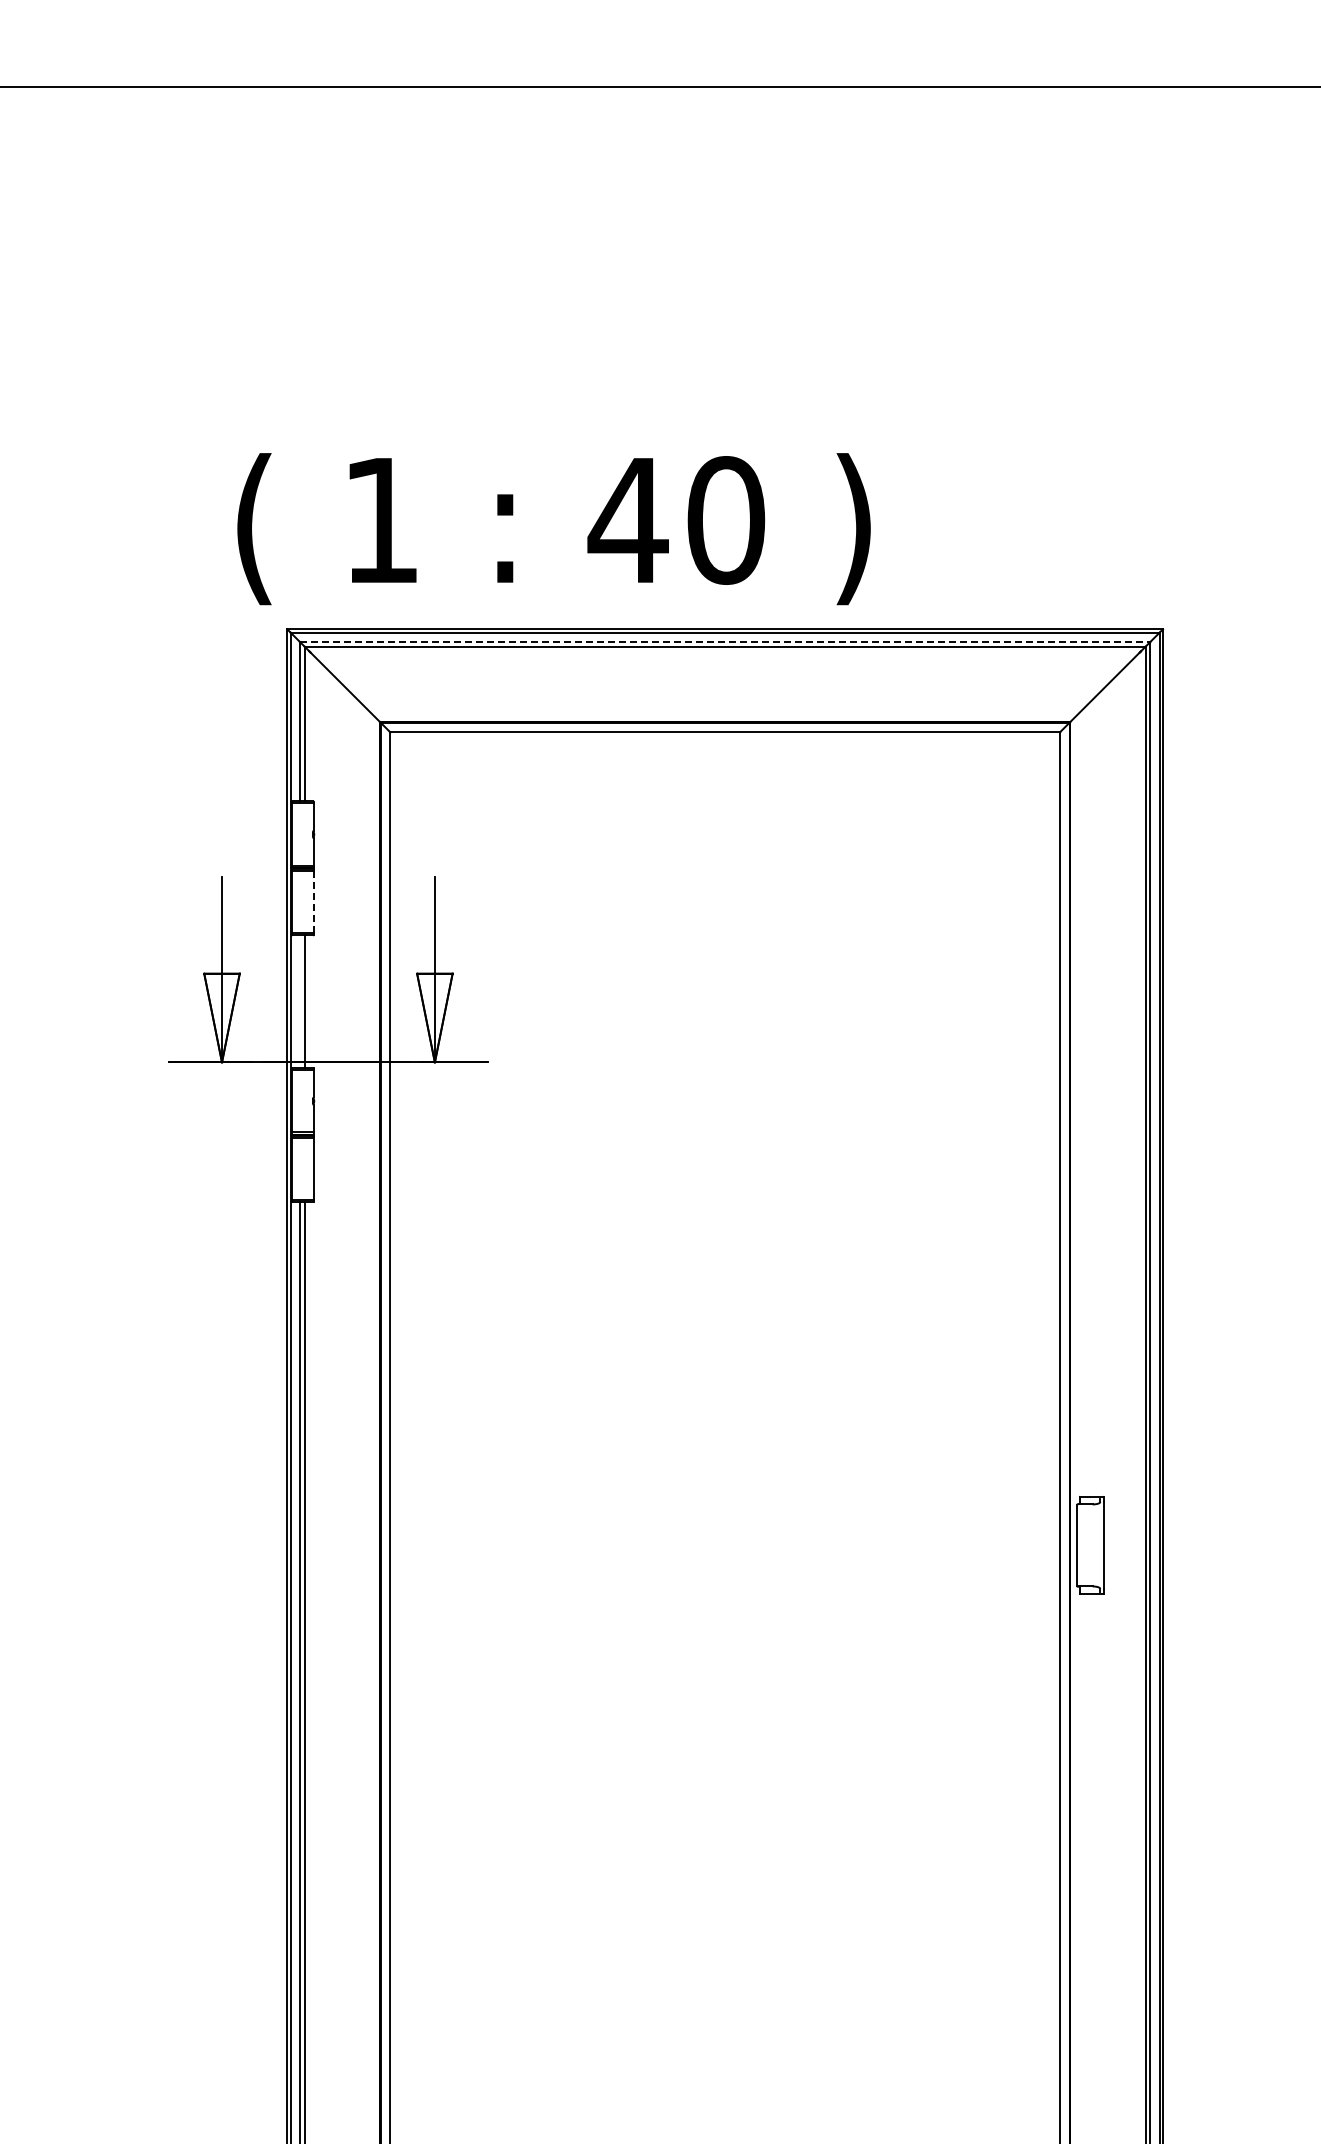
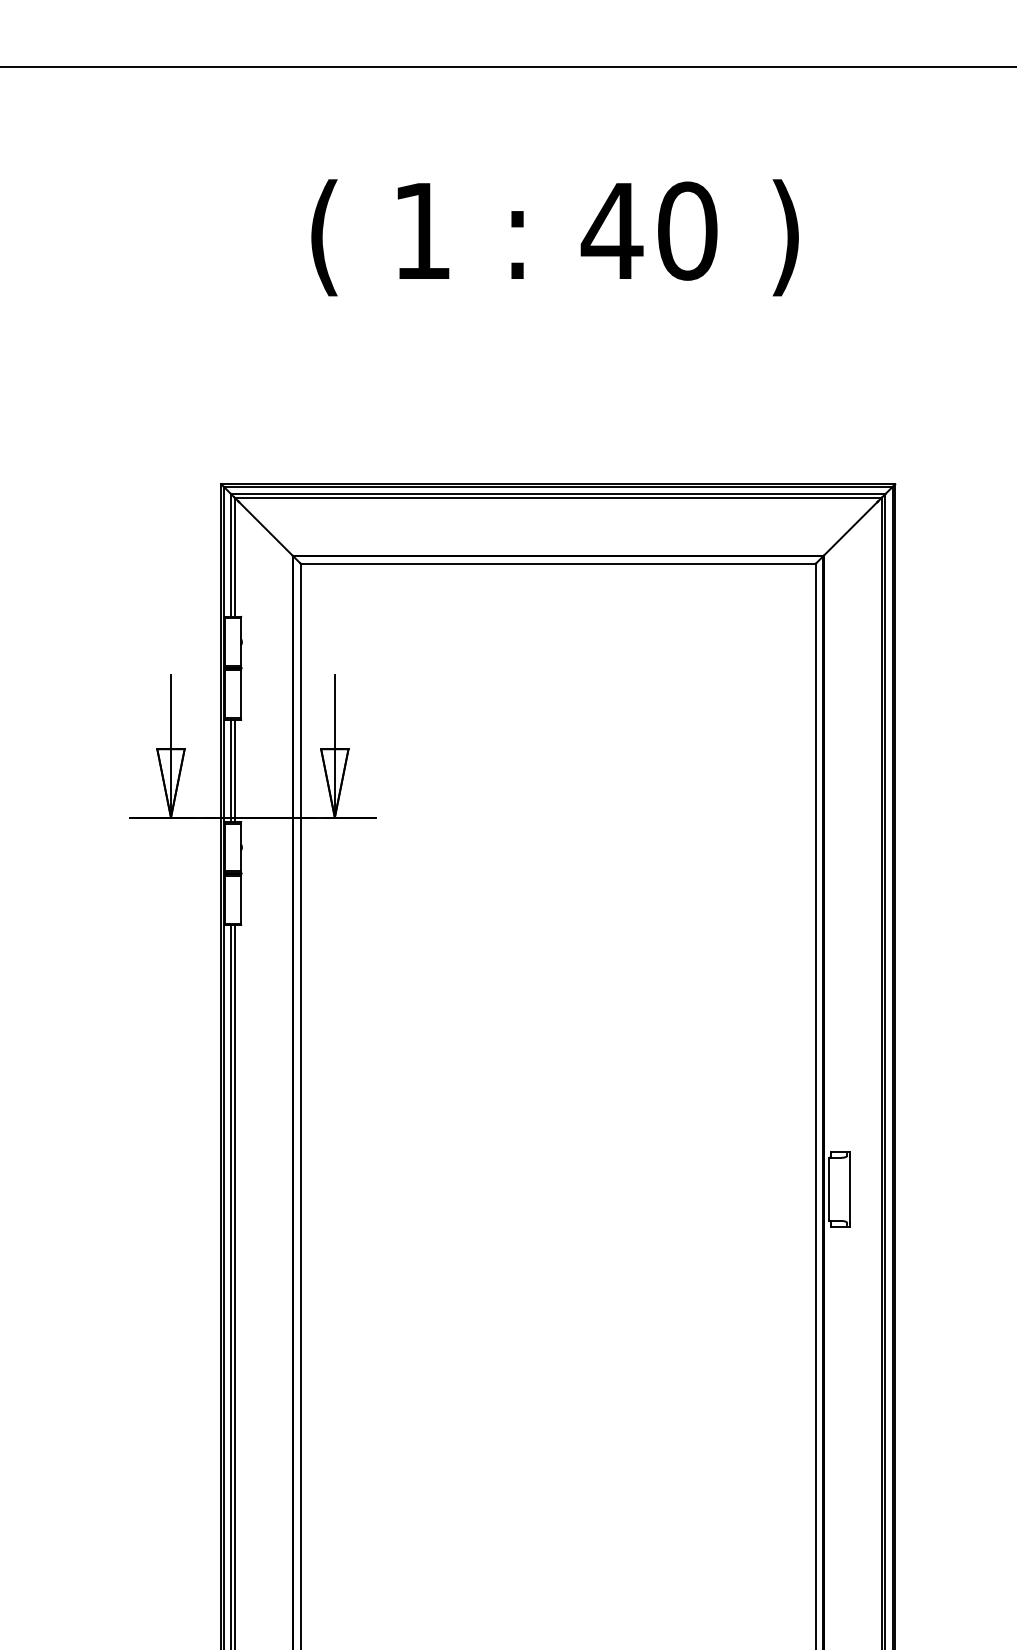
text: (553, 529) -> (554, 238), moved
line: (725, 642) -> (558, 494), dashed -> solid
line: (313, 901) -> (241, 693), dashed -> solid
line: (300, 1001) -> (231, 770), added

